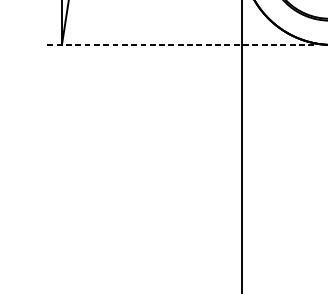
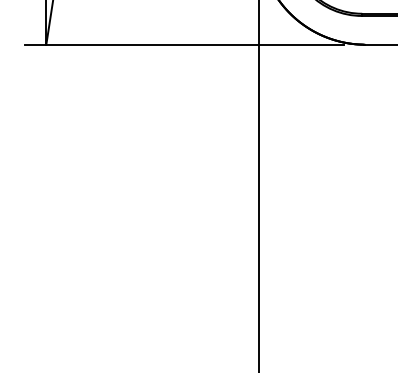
line: (179, 44) -> (184, 44), dashed -> solid

